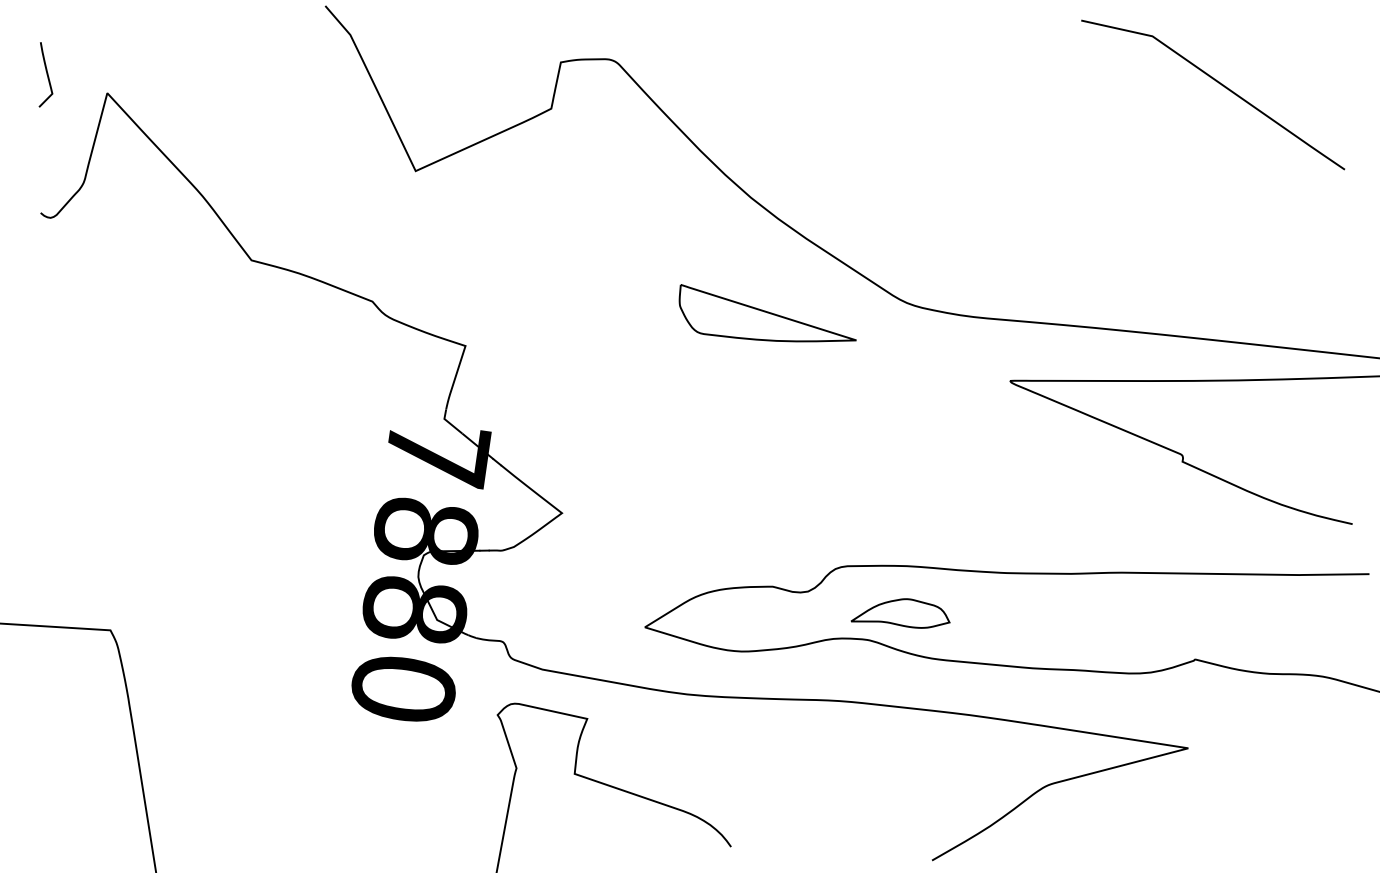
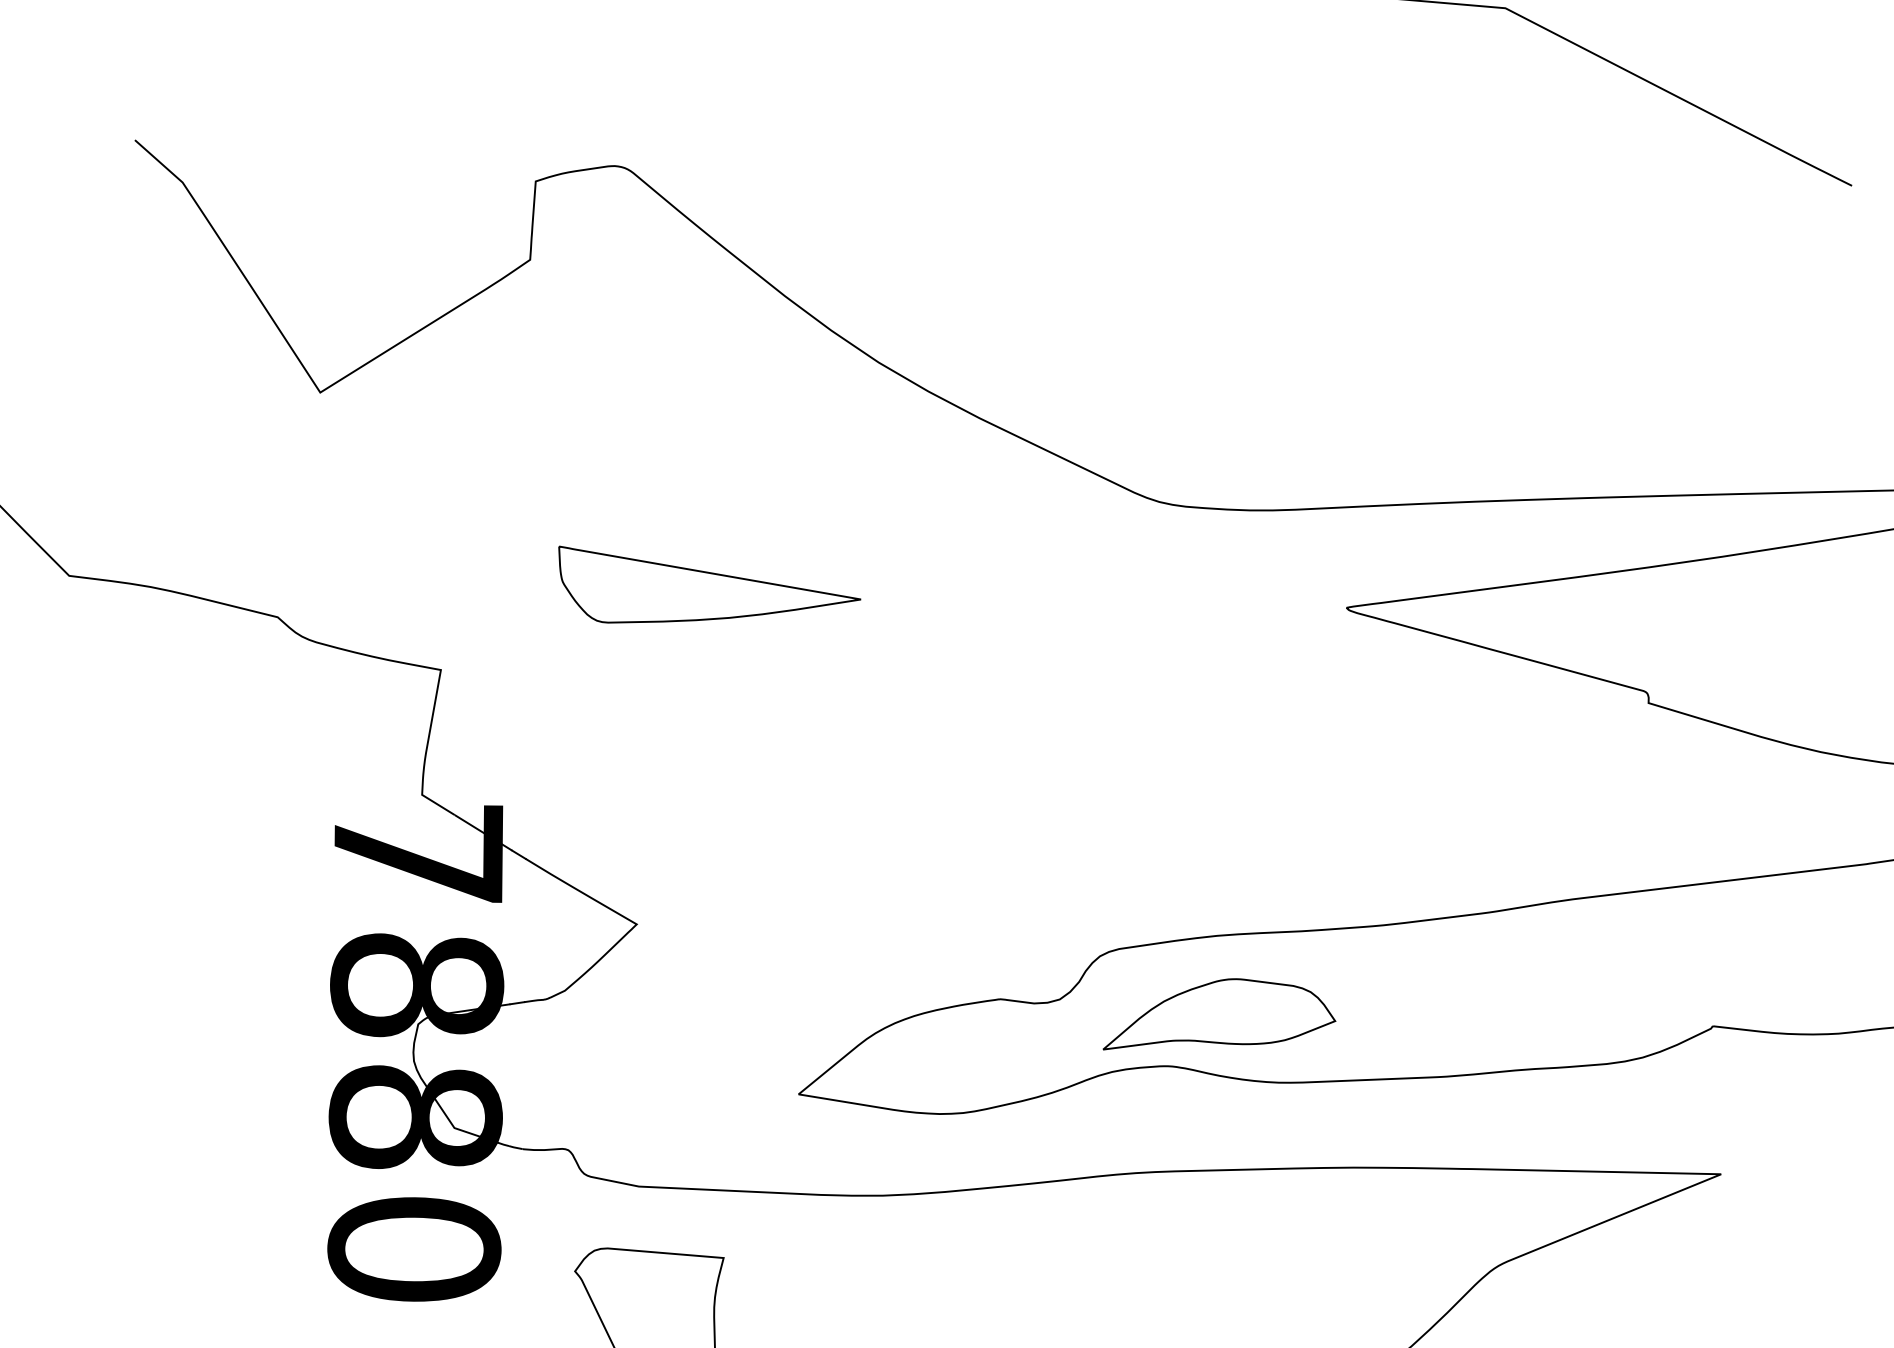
part: (767, 313) -> (708, 574), moved
part: (900, 613) -> (1216, 1015), size x1.43

